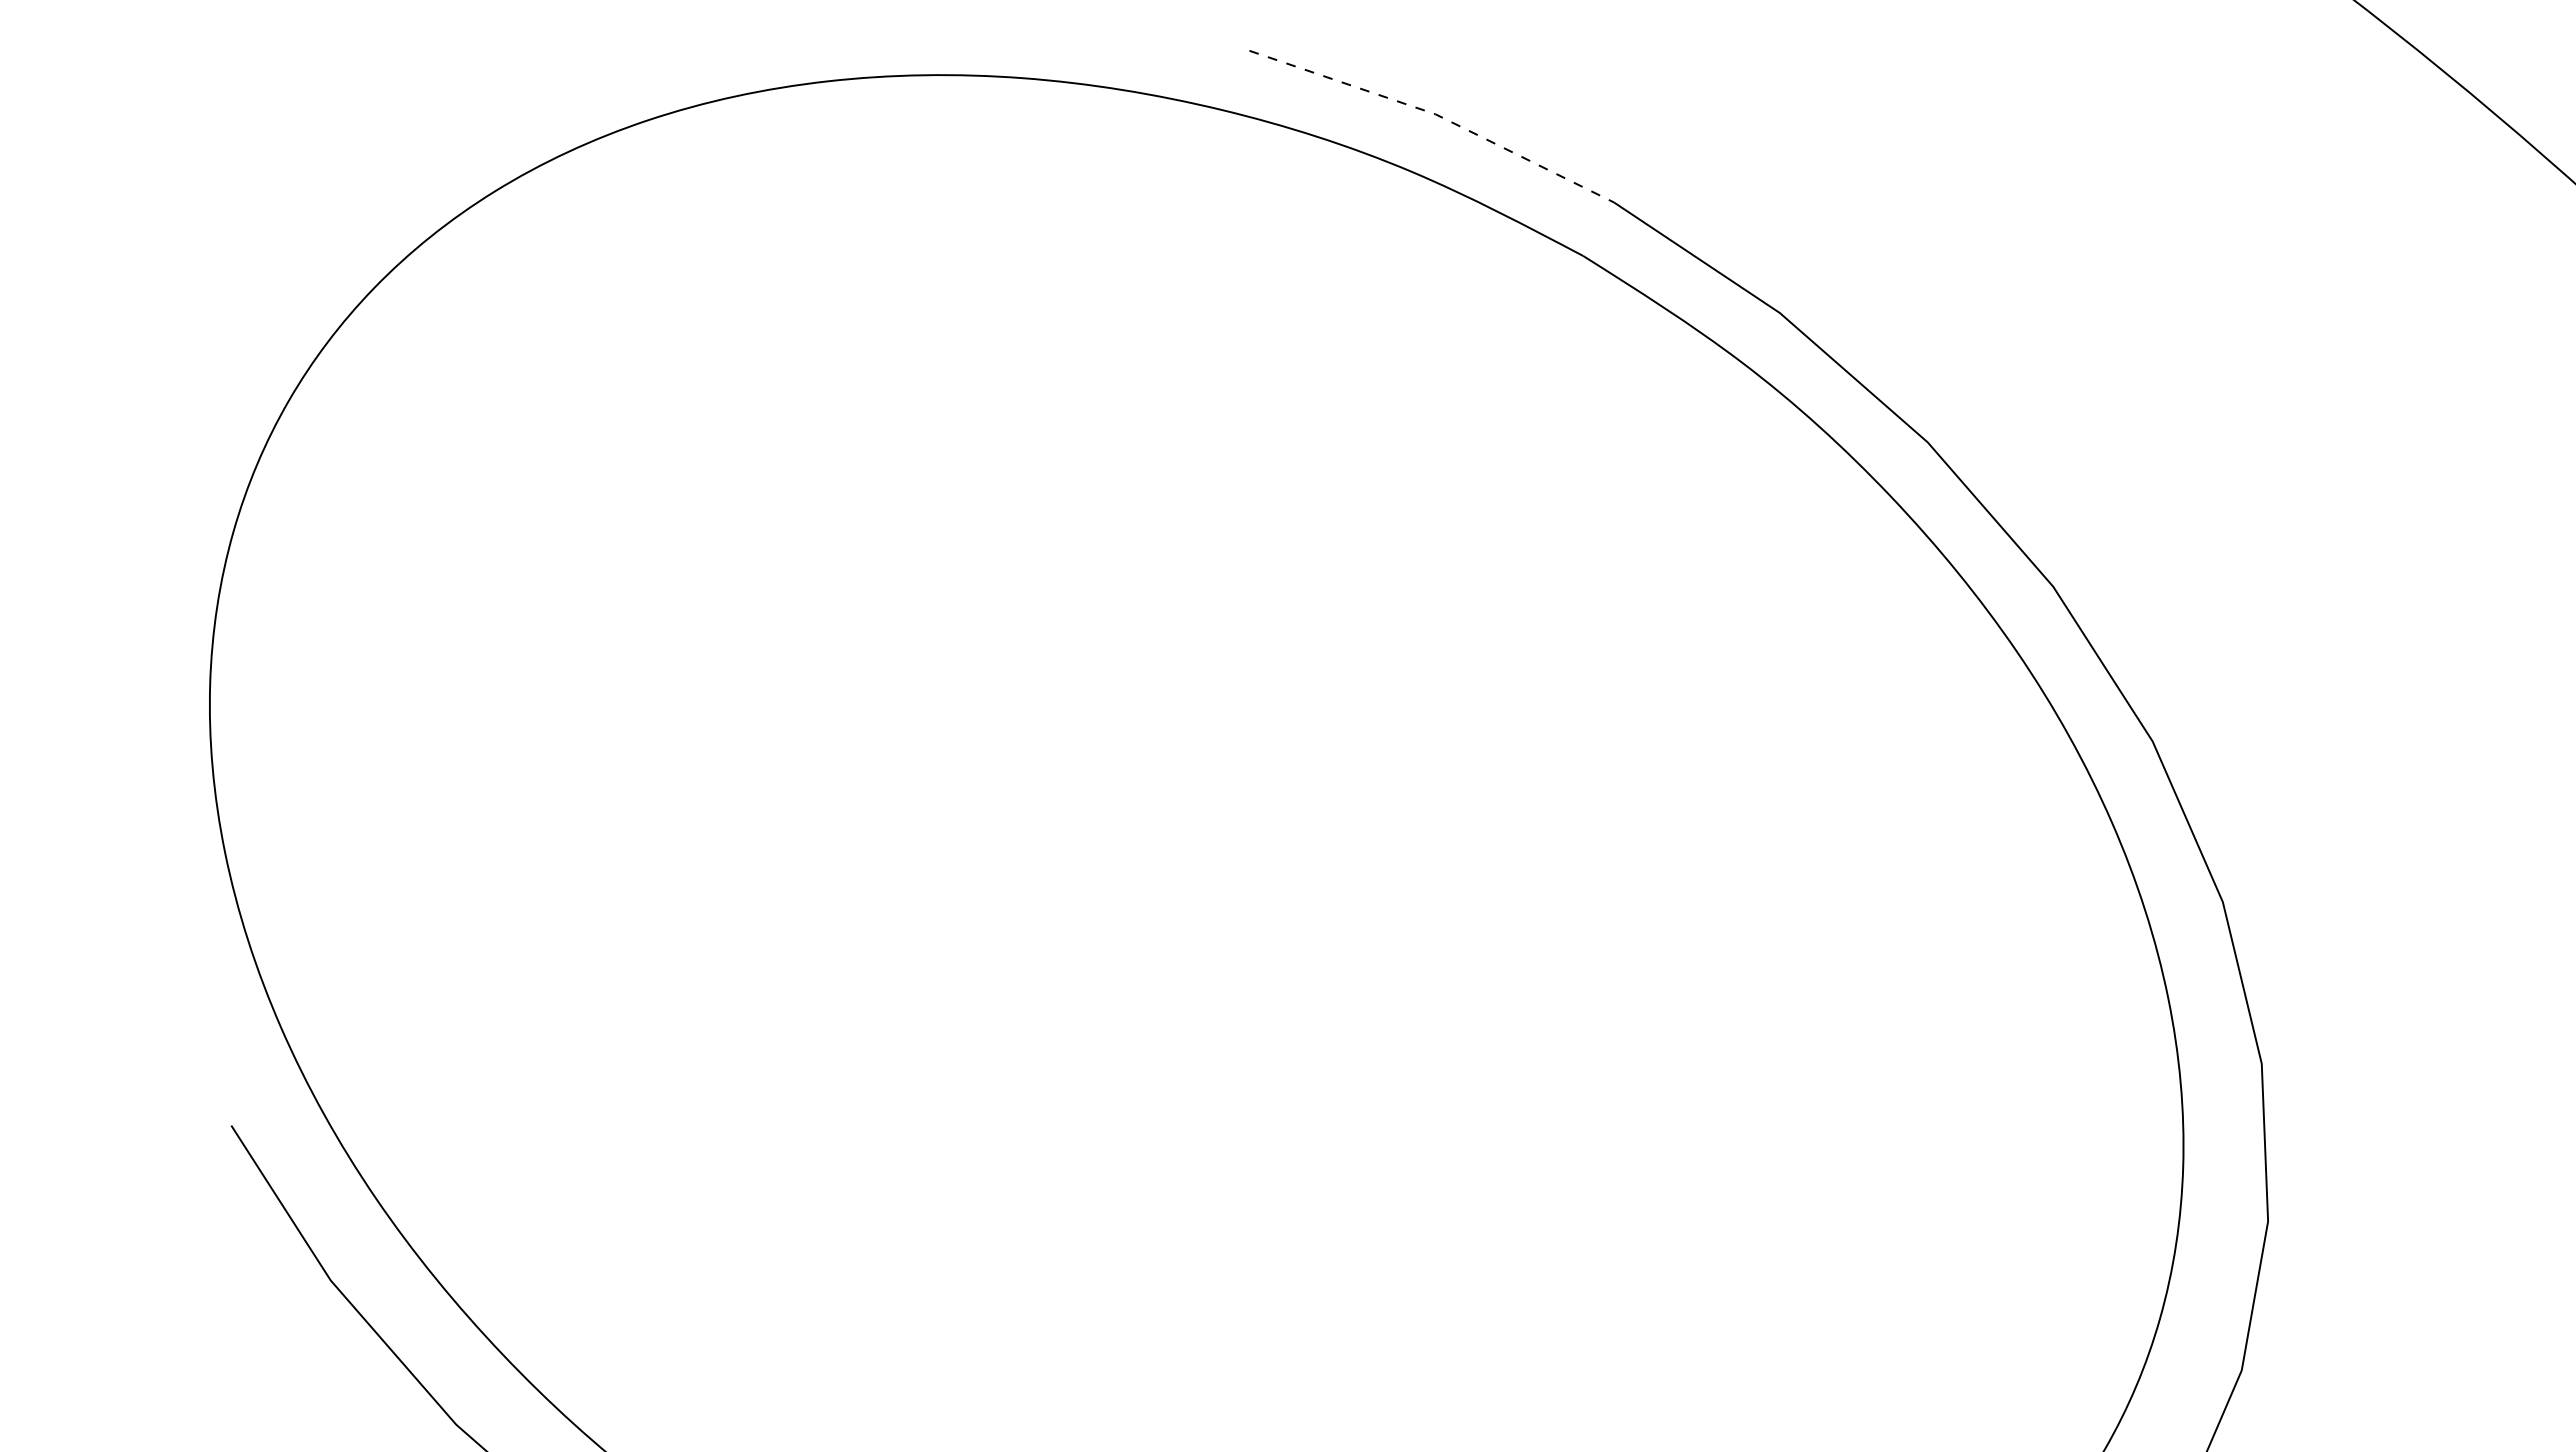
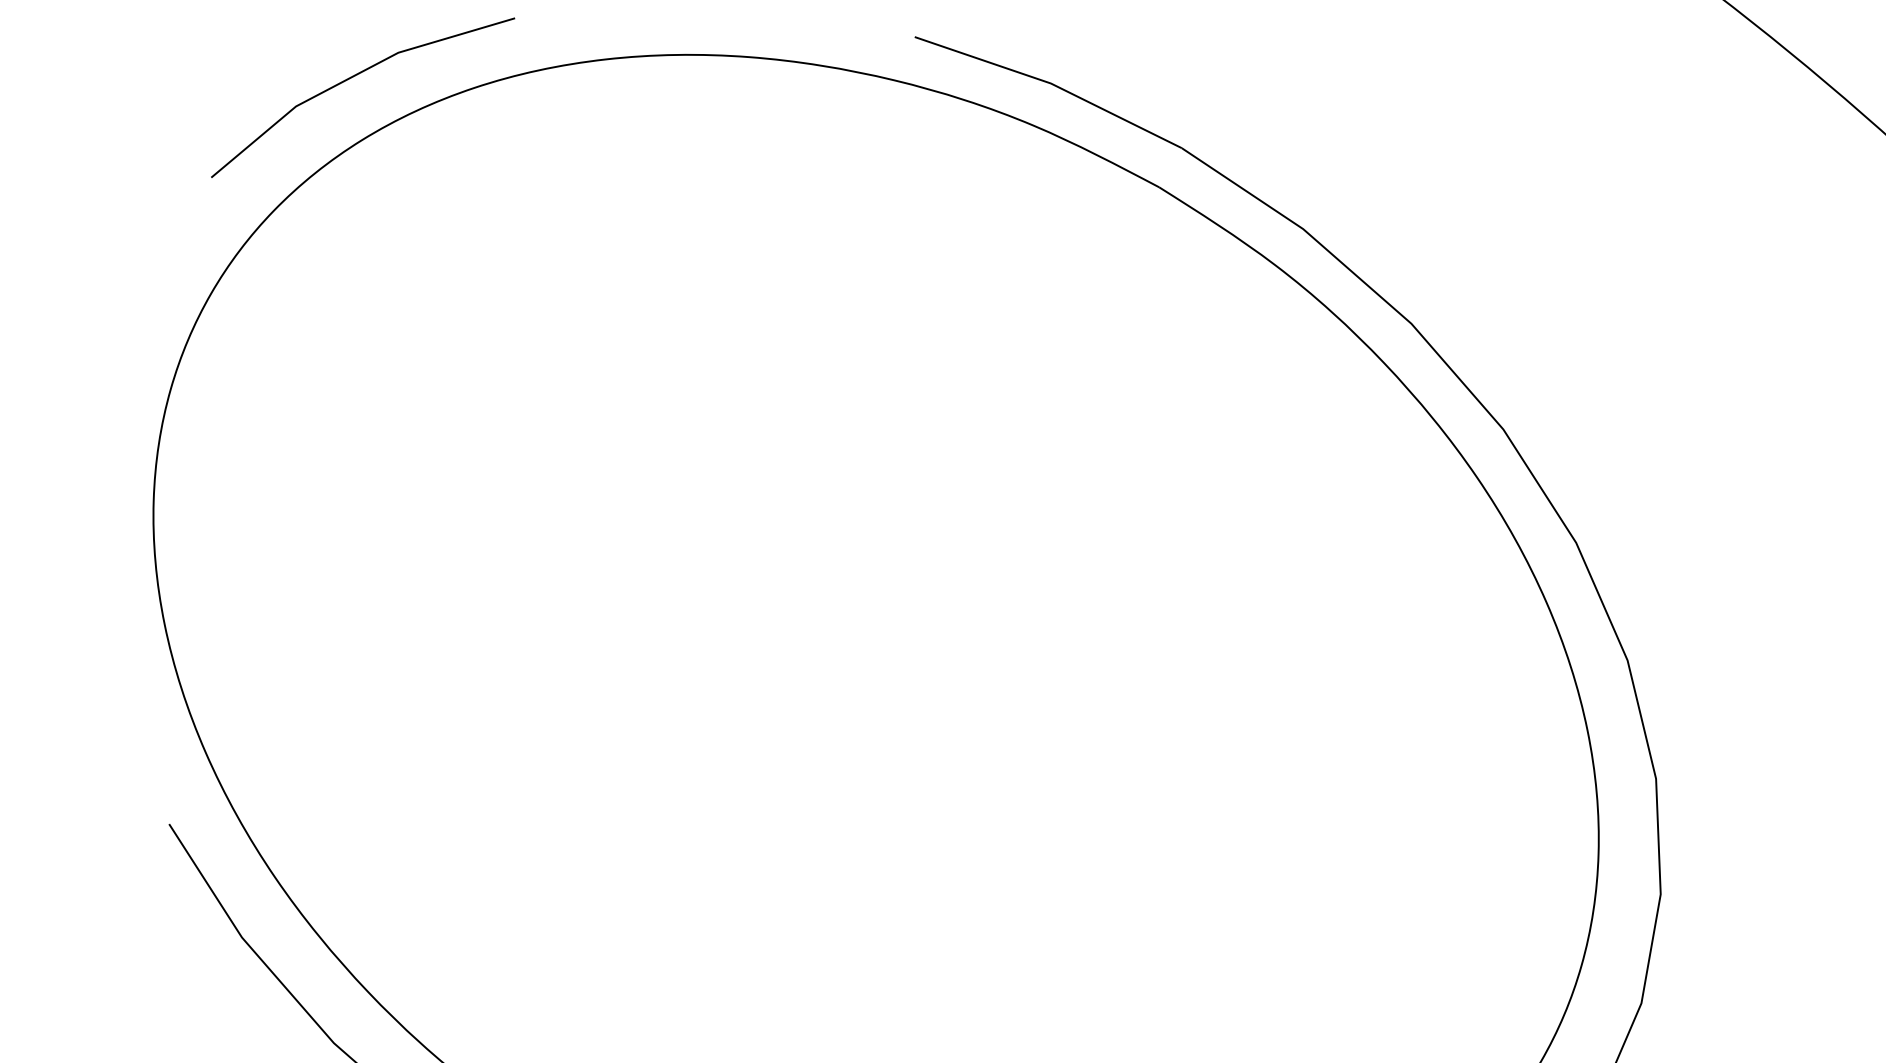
line: (481, 106) -> (352, 77), added
line: (1436, 114) -> (1051, 83), dashed -> solid

